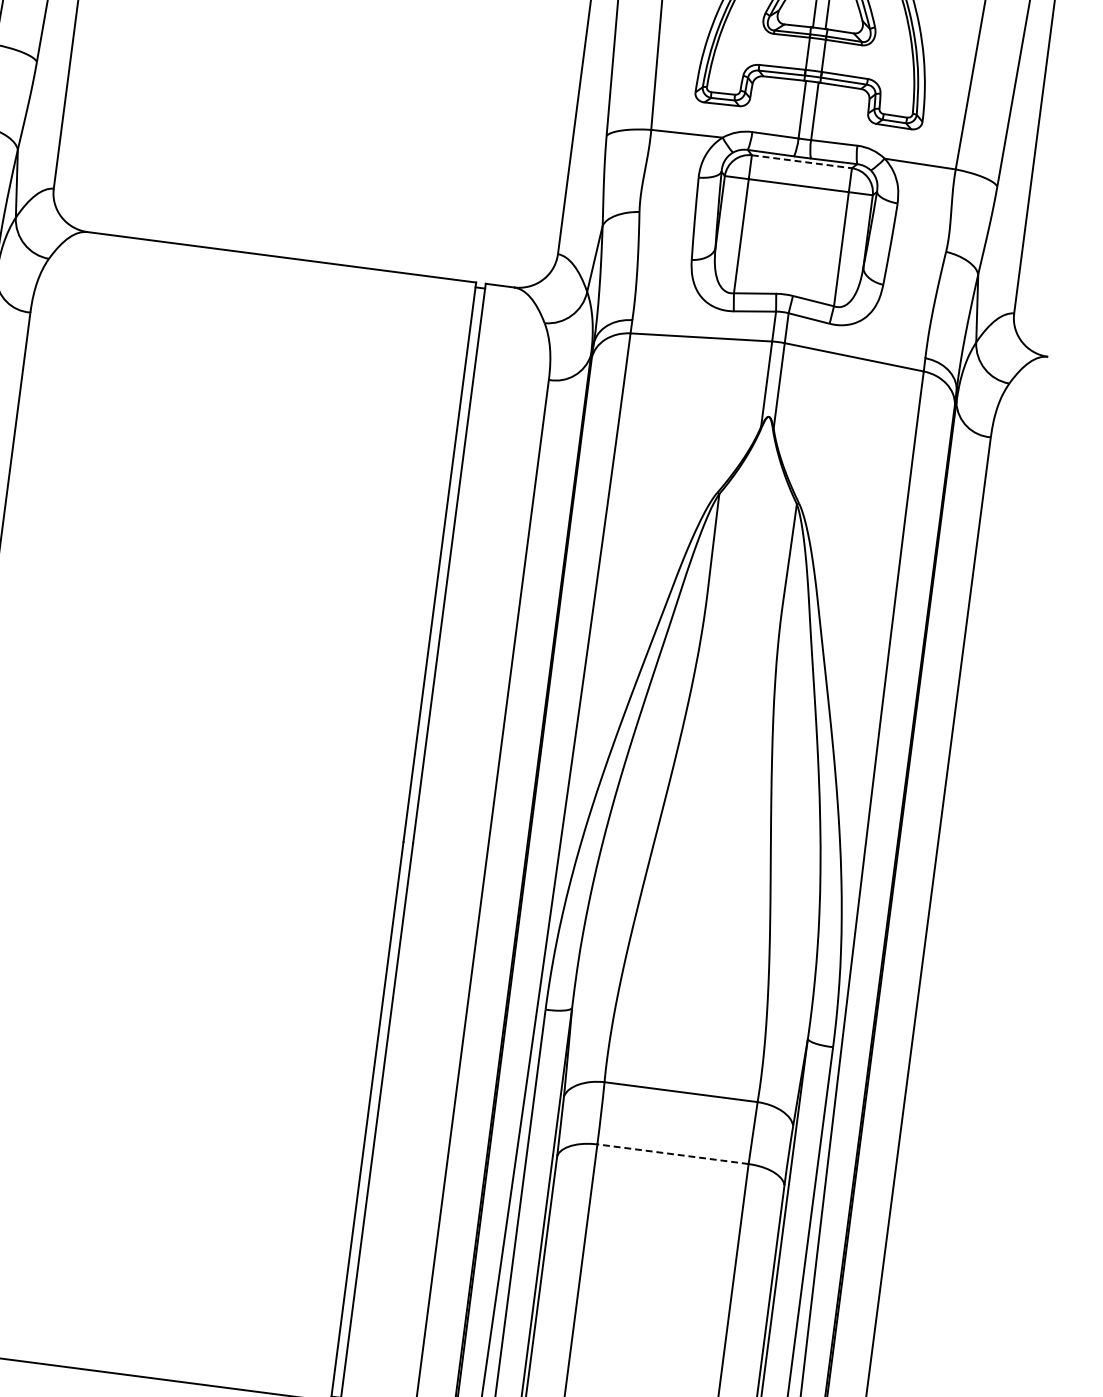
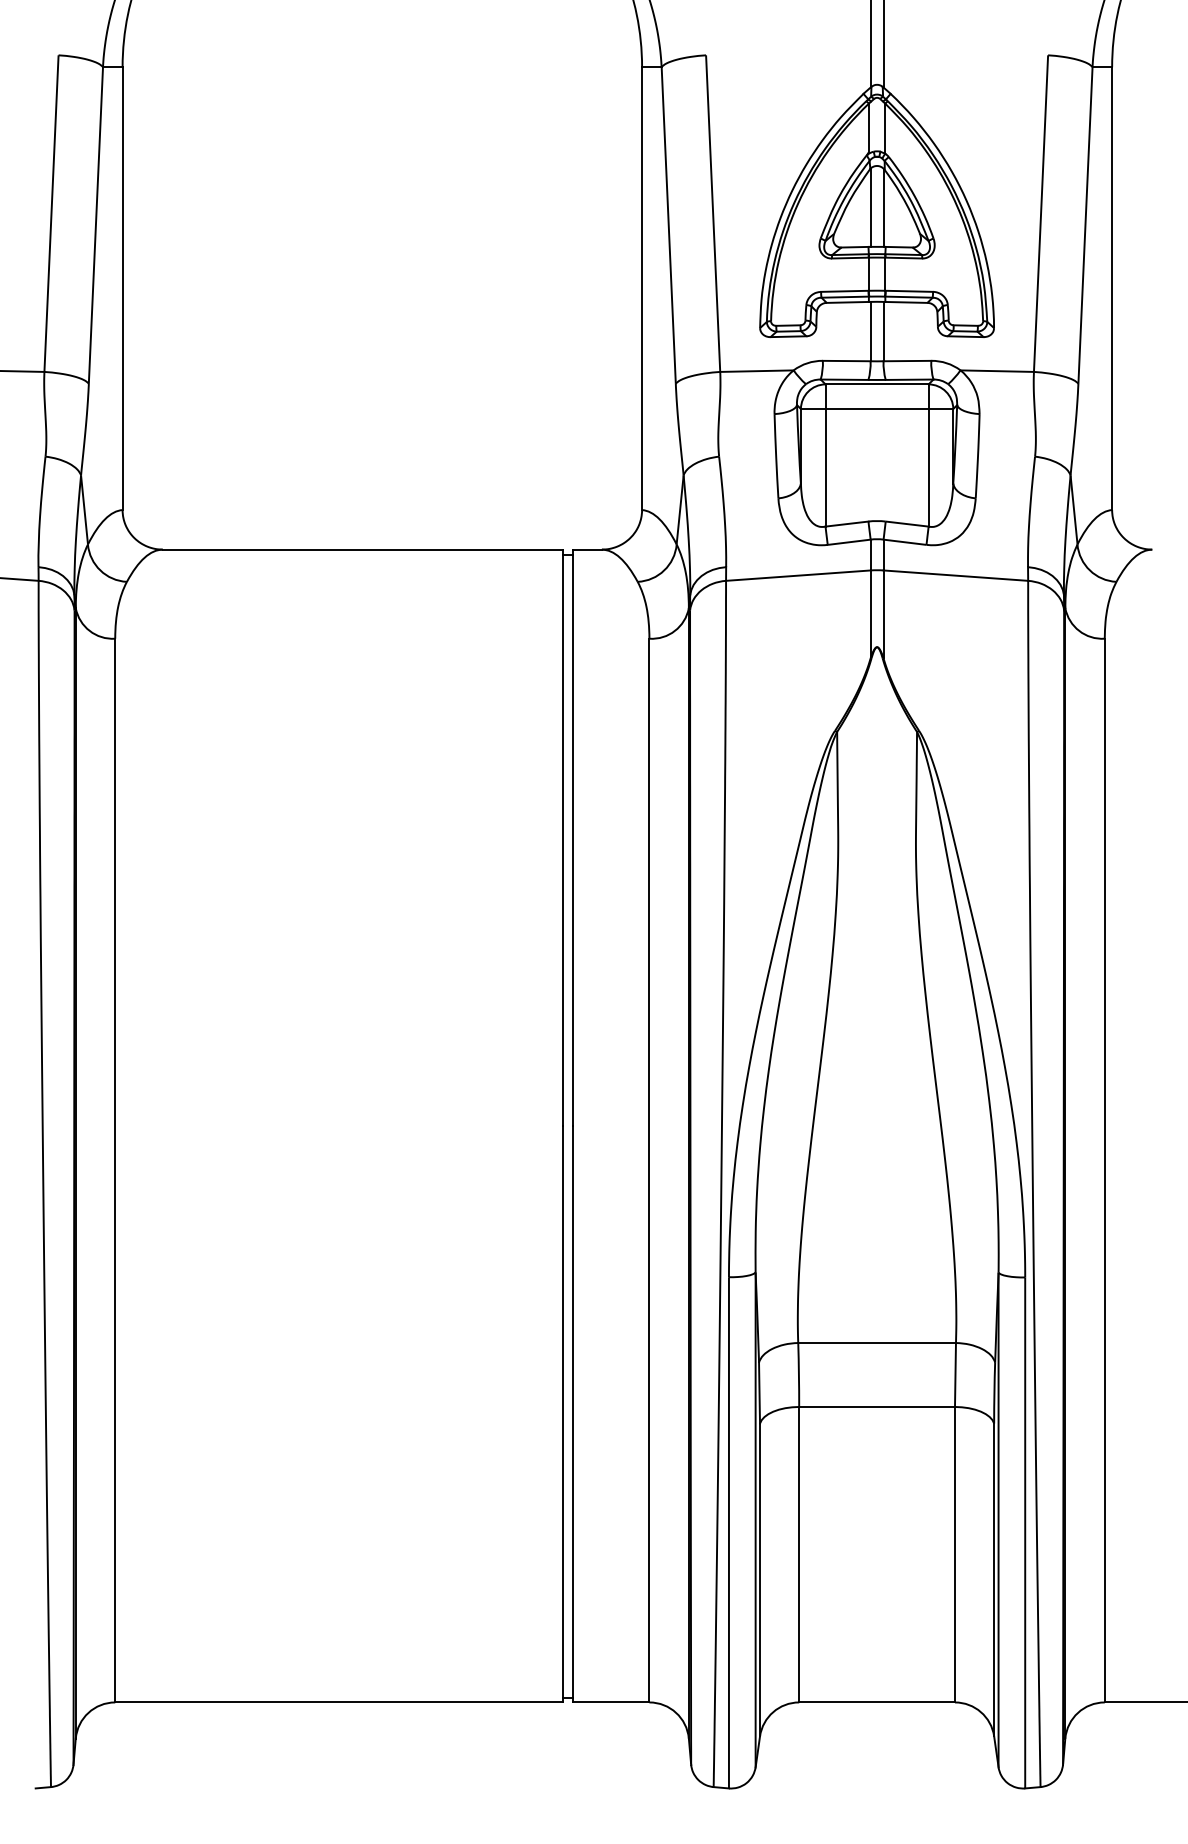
line: (802, 161) -> (877, 384), dashed -> solid
line: (673, 1153) -> (877, 1406), dashed -> solid

